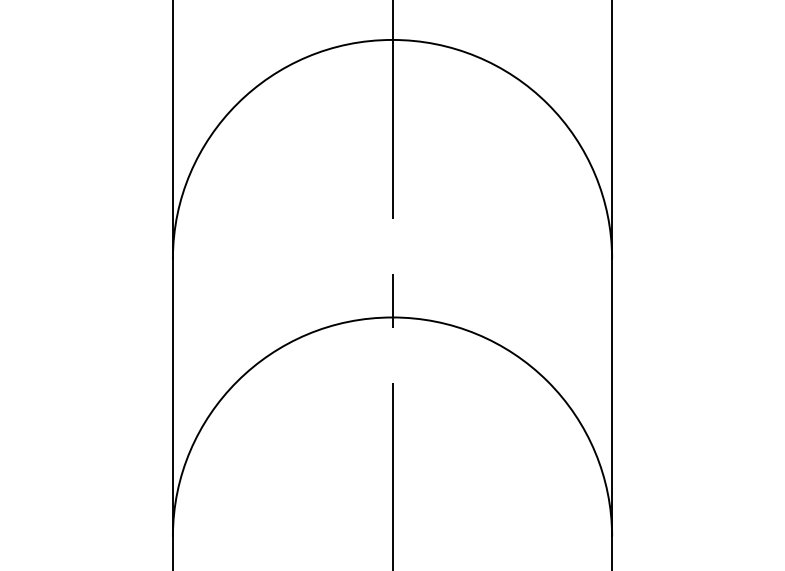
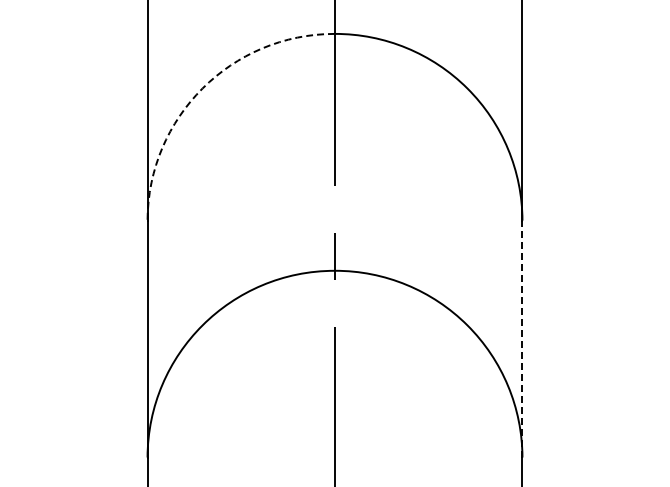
arc: (237, 103) -> (202, 88), solid -> dashed
line: (612, 396) -> (522, 338), solid -> dashed

